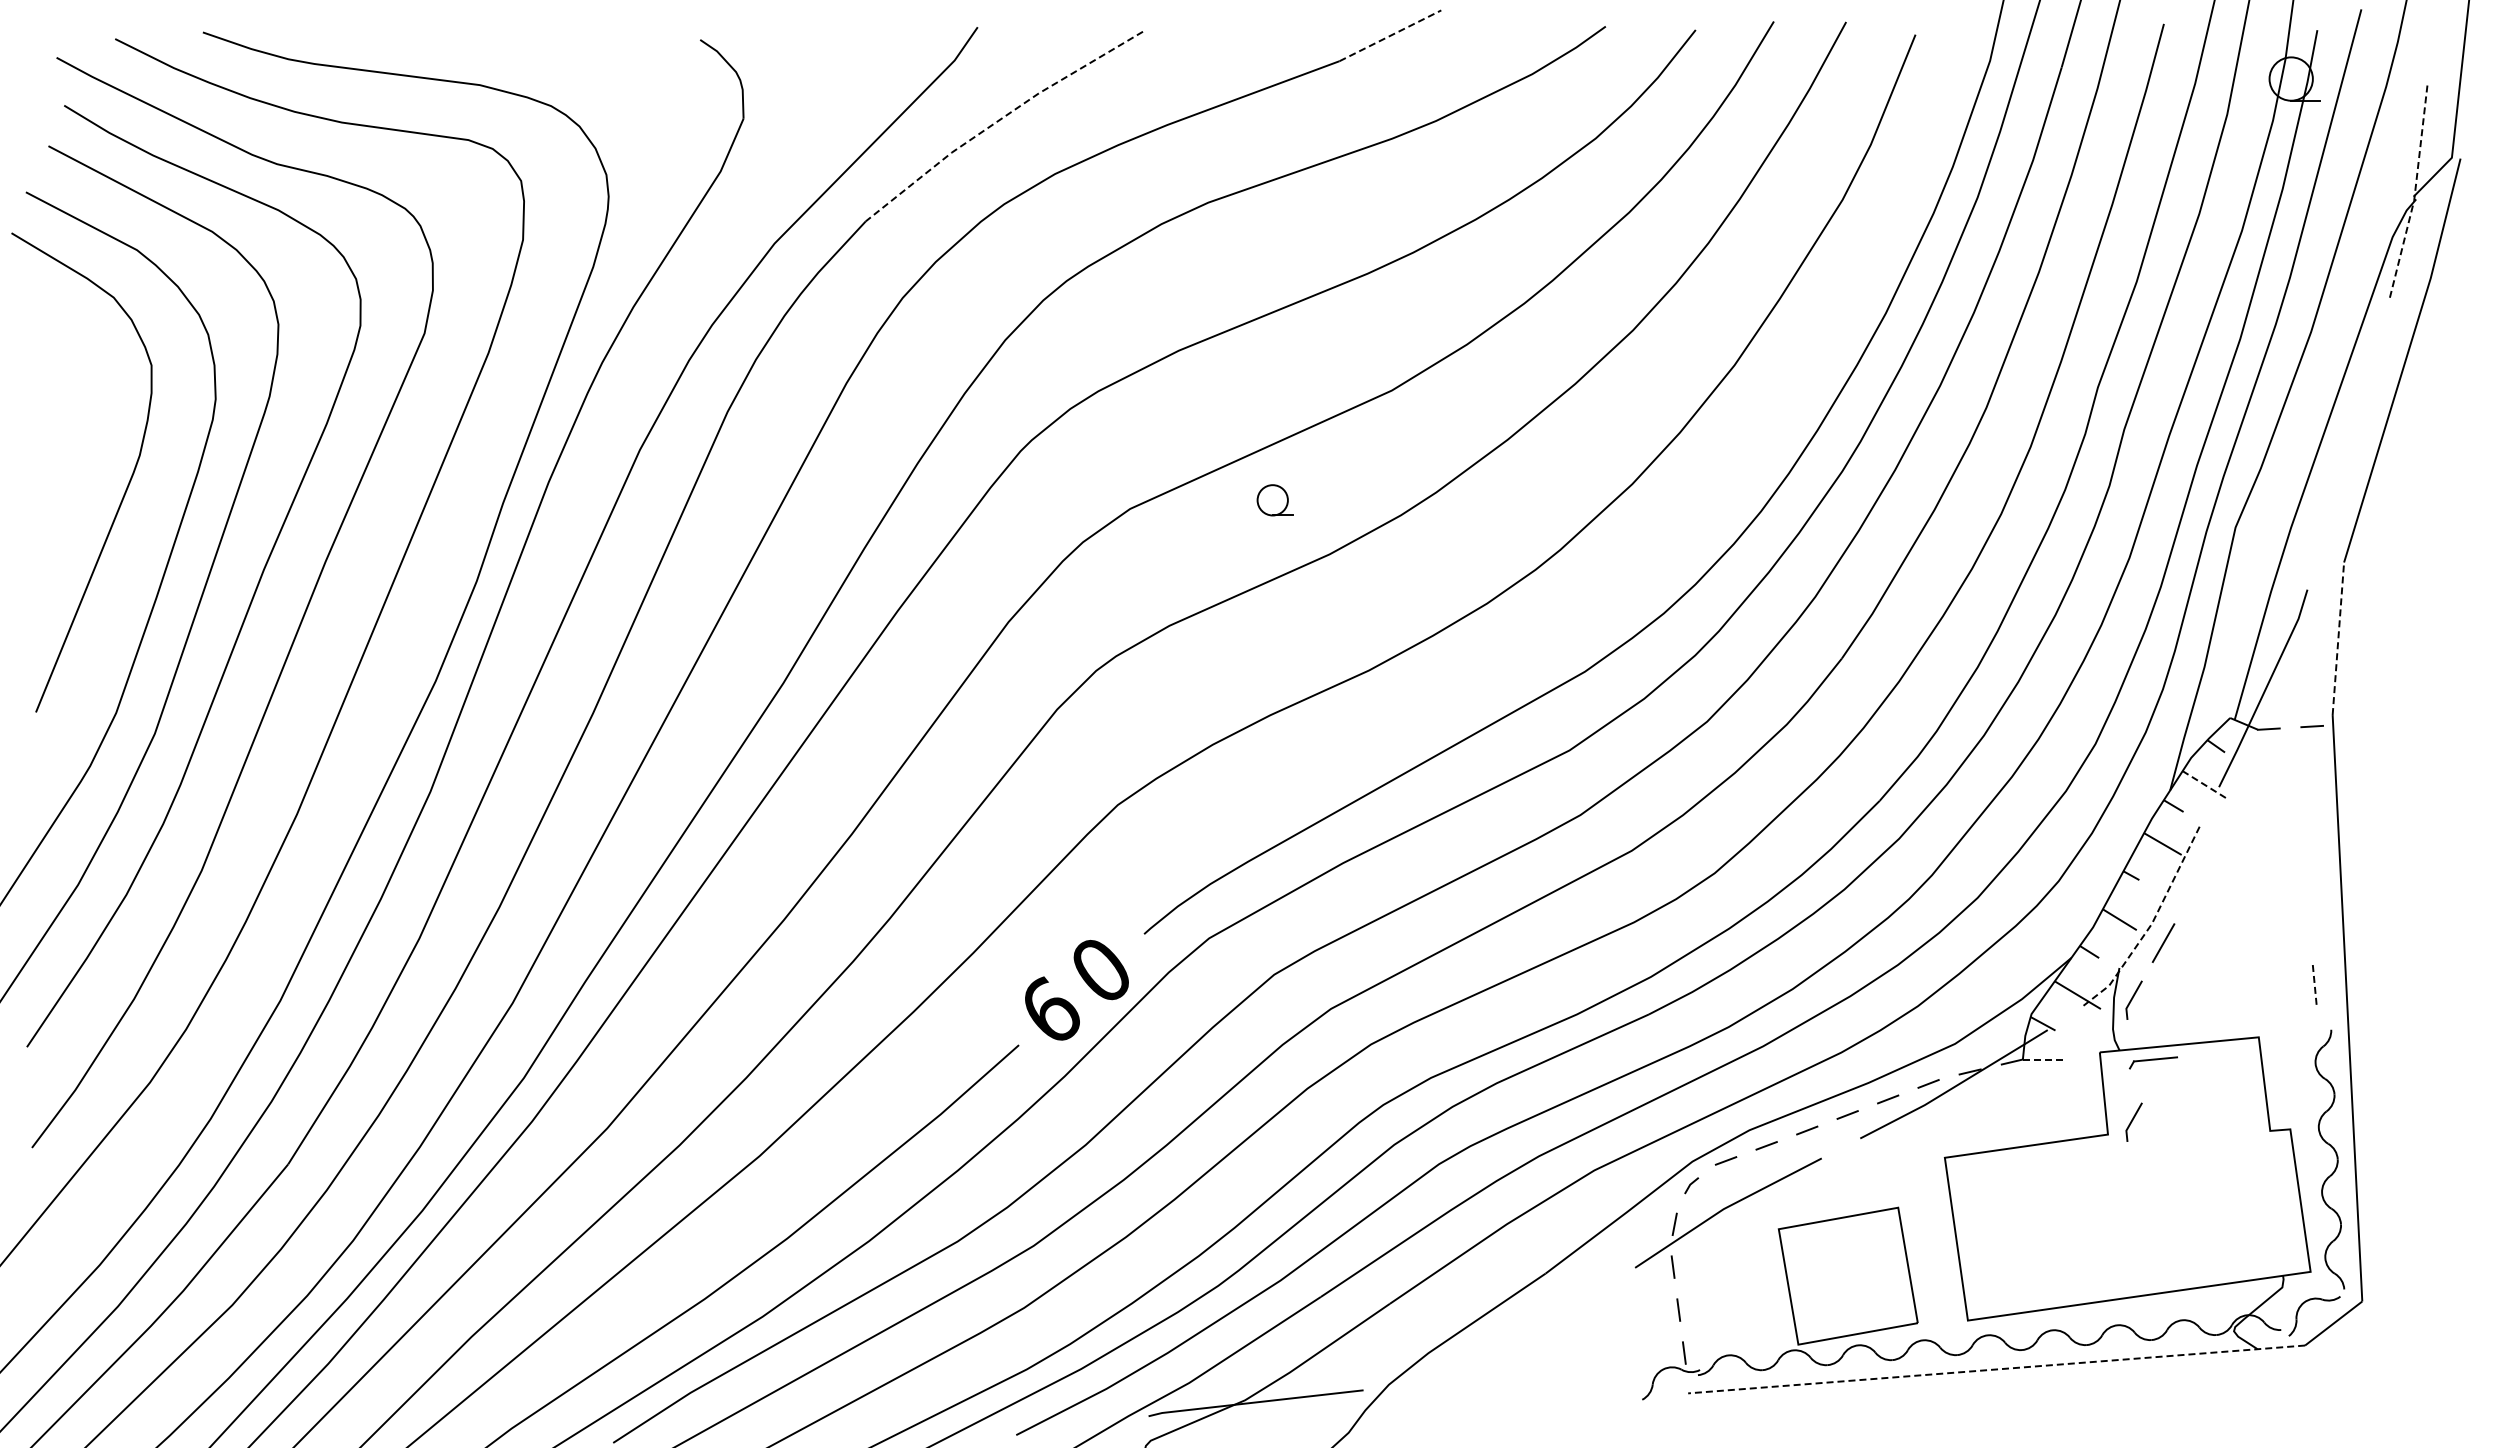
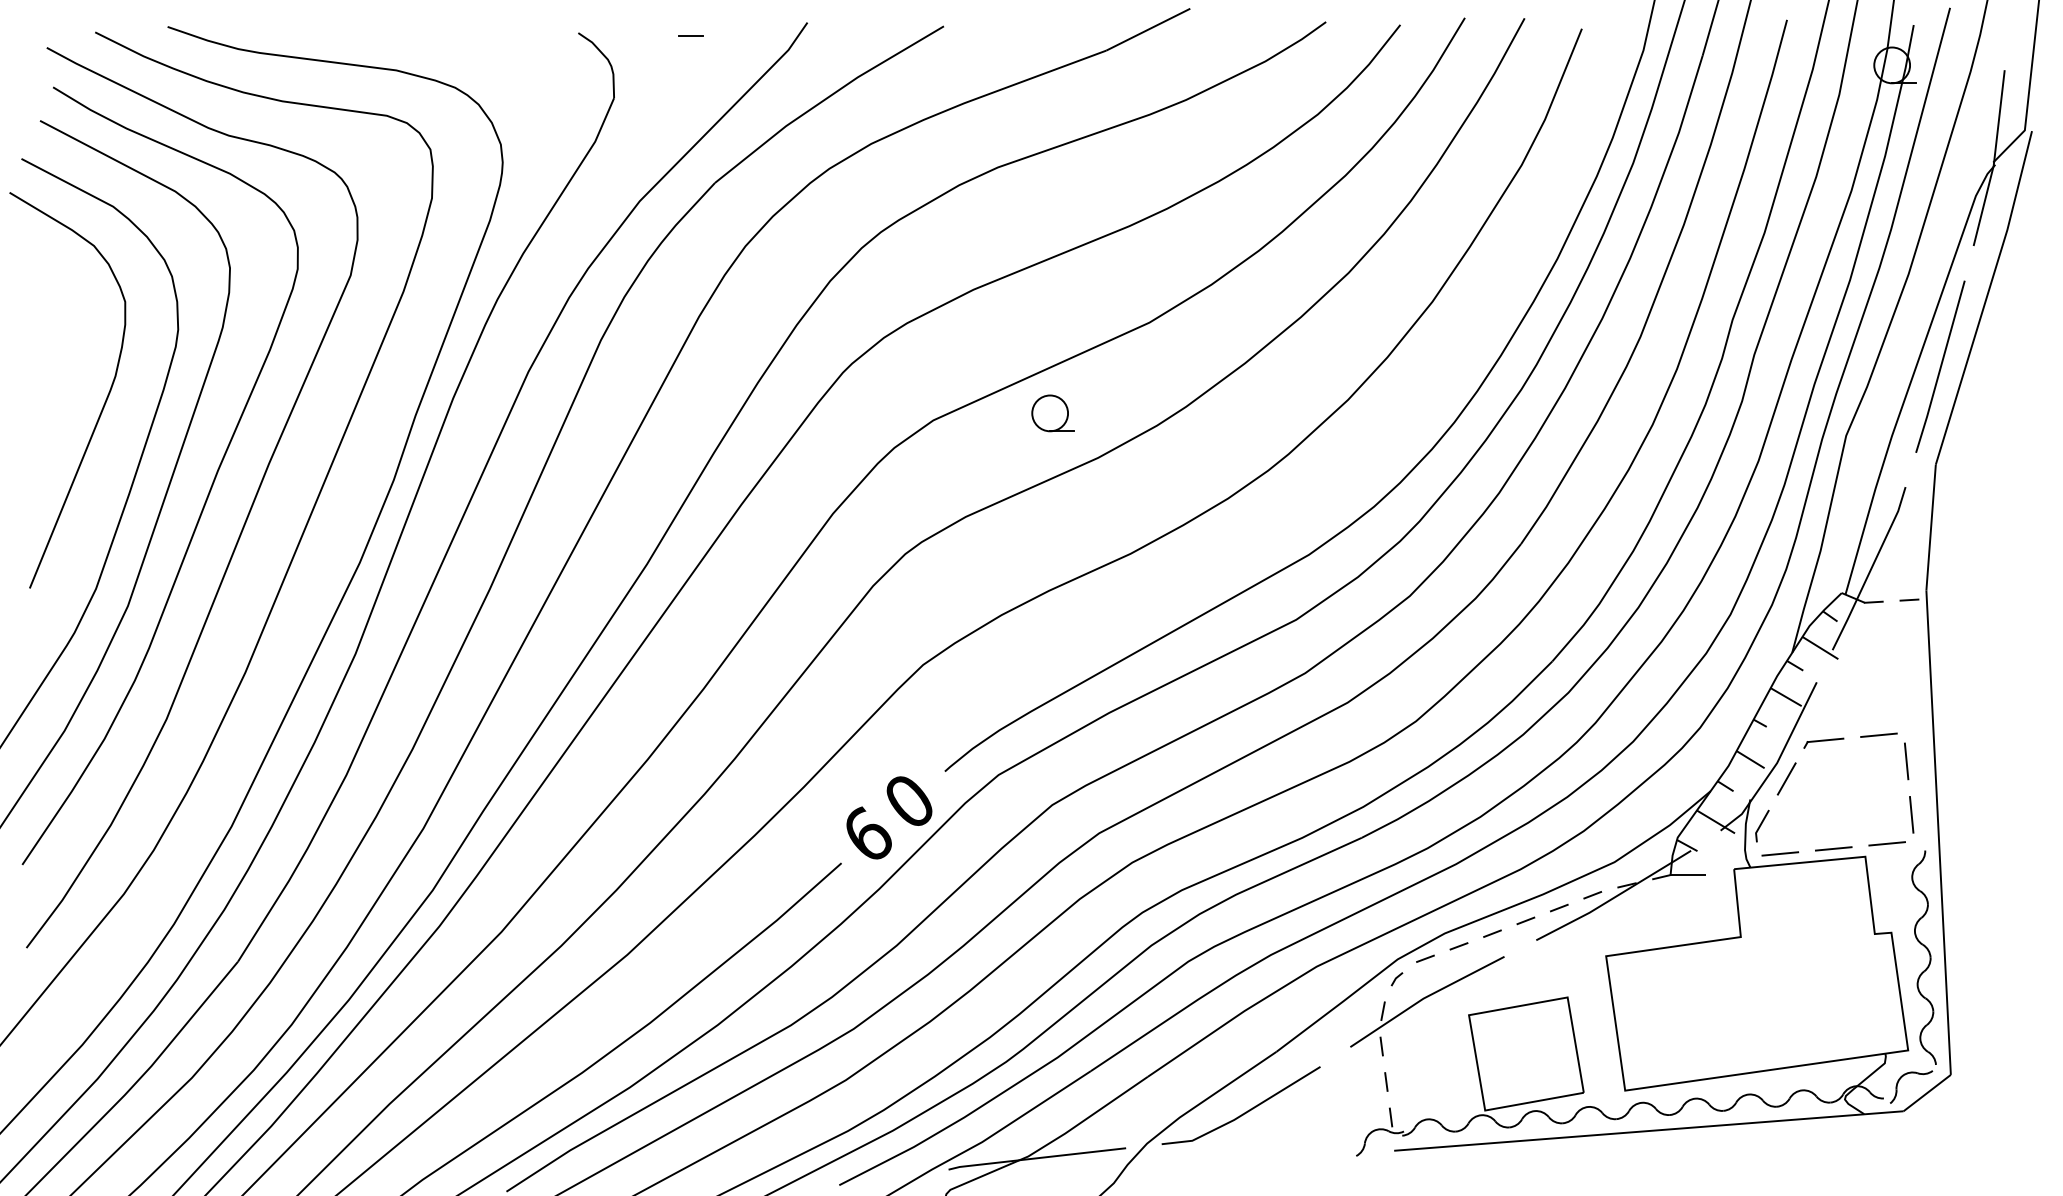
line: (1390, 35) -> (1148, 29), dashed -> solid
line: (835, 43) -> (690, 36), added
line: (999, 120) -> (825, 99), dashed -> solid
line: (2415, 192) -> (1994, 159), dashed -> solid
line: (2349, 443) -> (1940, 366), added
part: (1275, 499) -> (1053, 412), size x1.43
line: (2338, 638) -> (1931, 527), dashed -> solid
line: (2204, 784) -> (1820, 647), dashed -> solid
line: (2274, 890) -> (1878, 735), added
line: (2308, 921) -> (1906, 761), added
line: (2151, 923) -> (1776, 762), dashed -> solid
line: (2314, 986) -> (1911, 814), dashed -> solid
line: (2284, 1021) -> (1886, 843), added
line: (2220, 1027) -> (1833, 848), added
line: (2155, 1033) -> (1780, 853), added
line: (2044, 1059) -> (1688, 875), dashed -> solid
part: (2153, 1062) -> (1823, 742), moved
line: (2133, 1120) -> (1761, 925), removed
line: (1506, 1347) -> (1244, 1112), added
line: (1996, 1369) -> (1648, 1131), dashed -> solid

